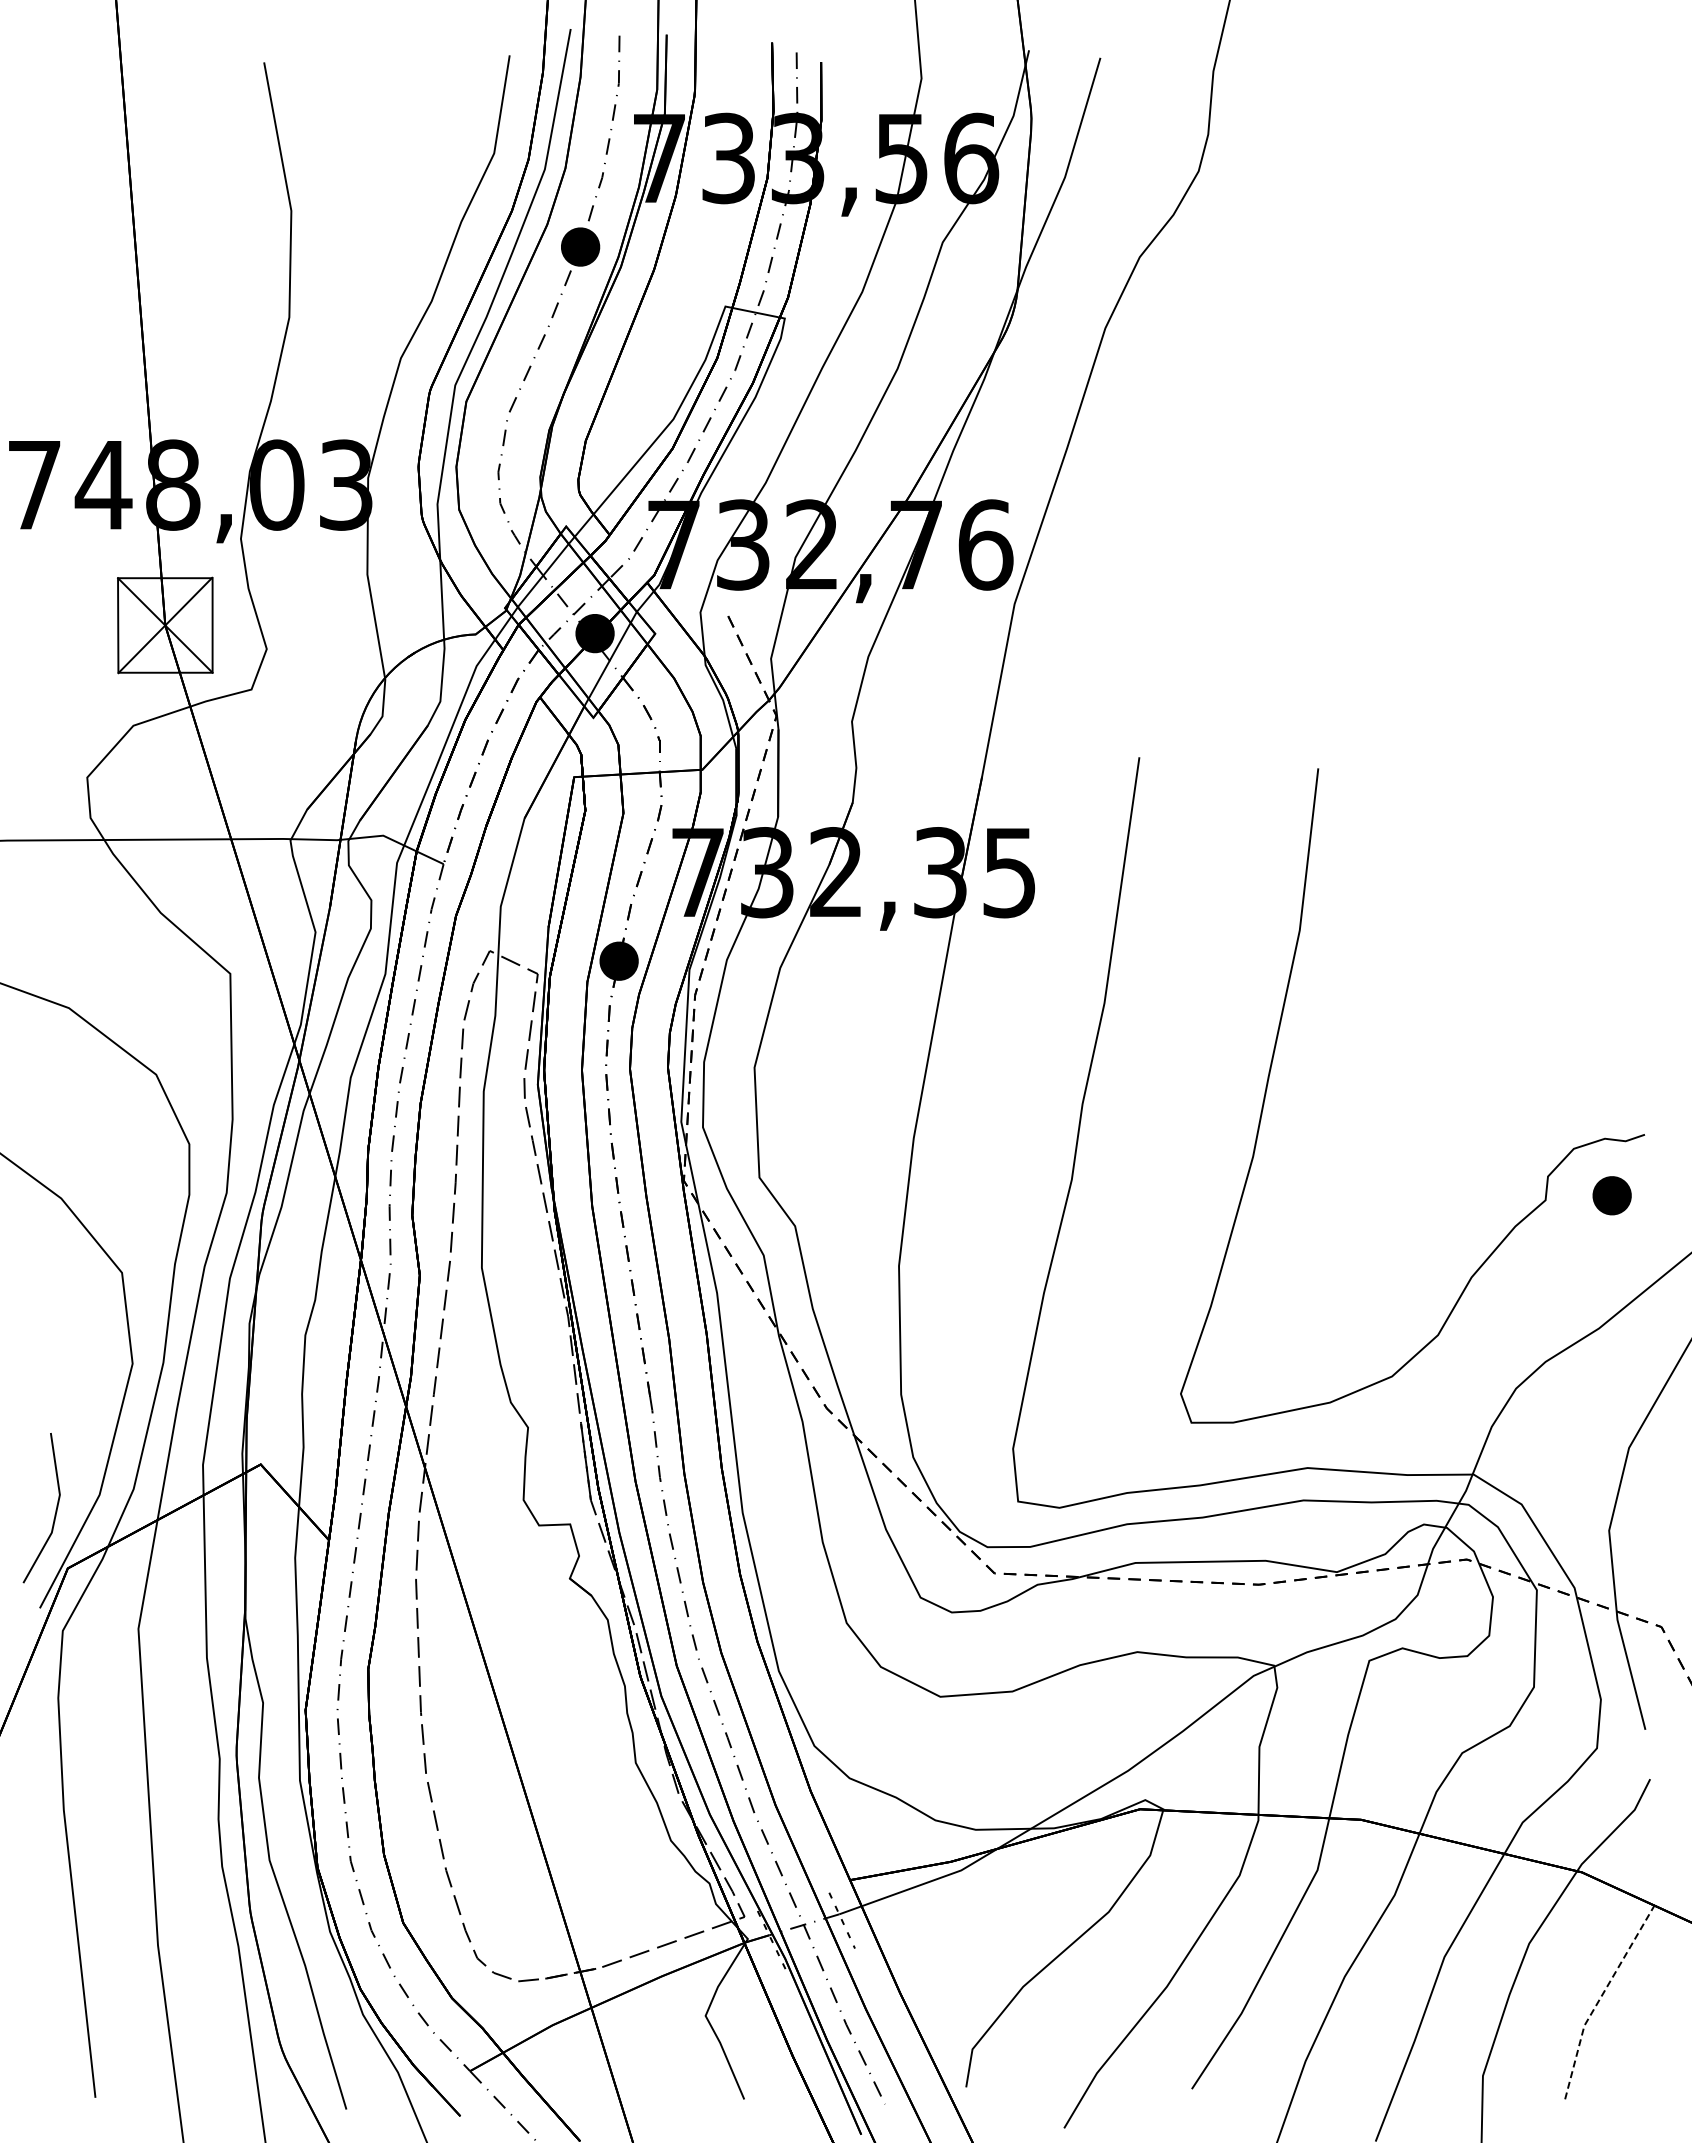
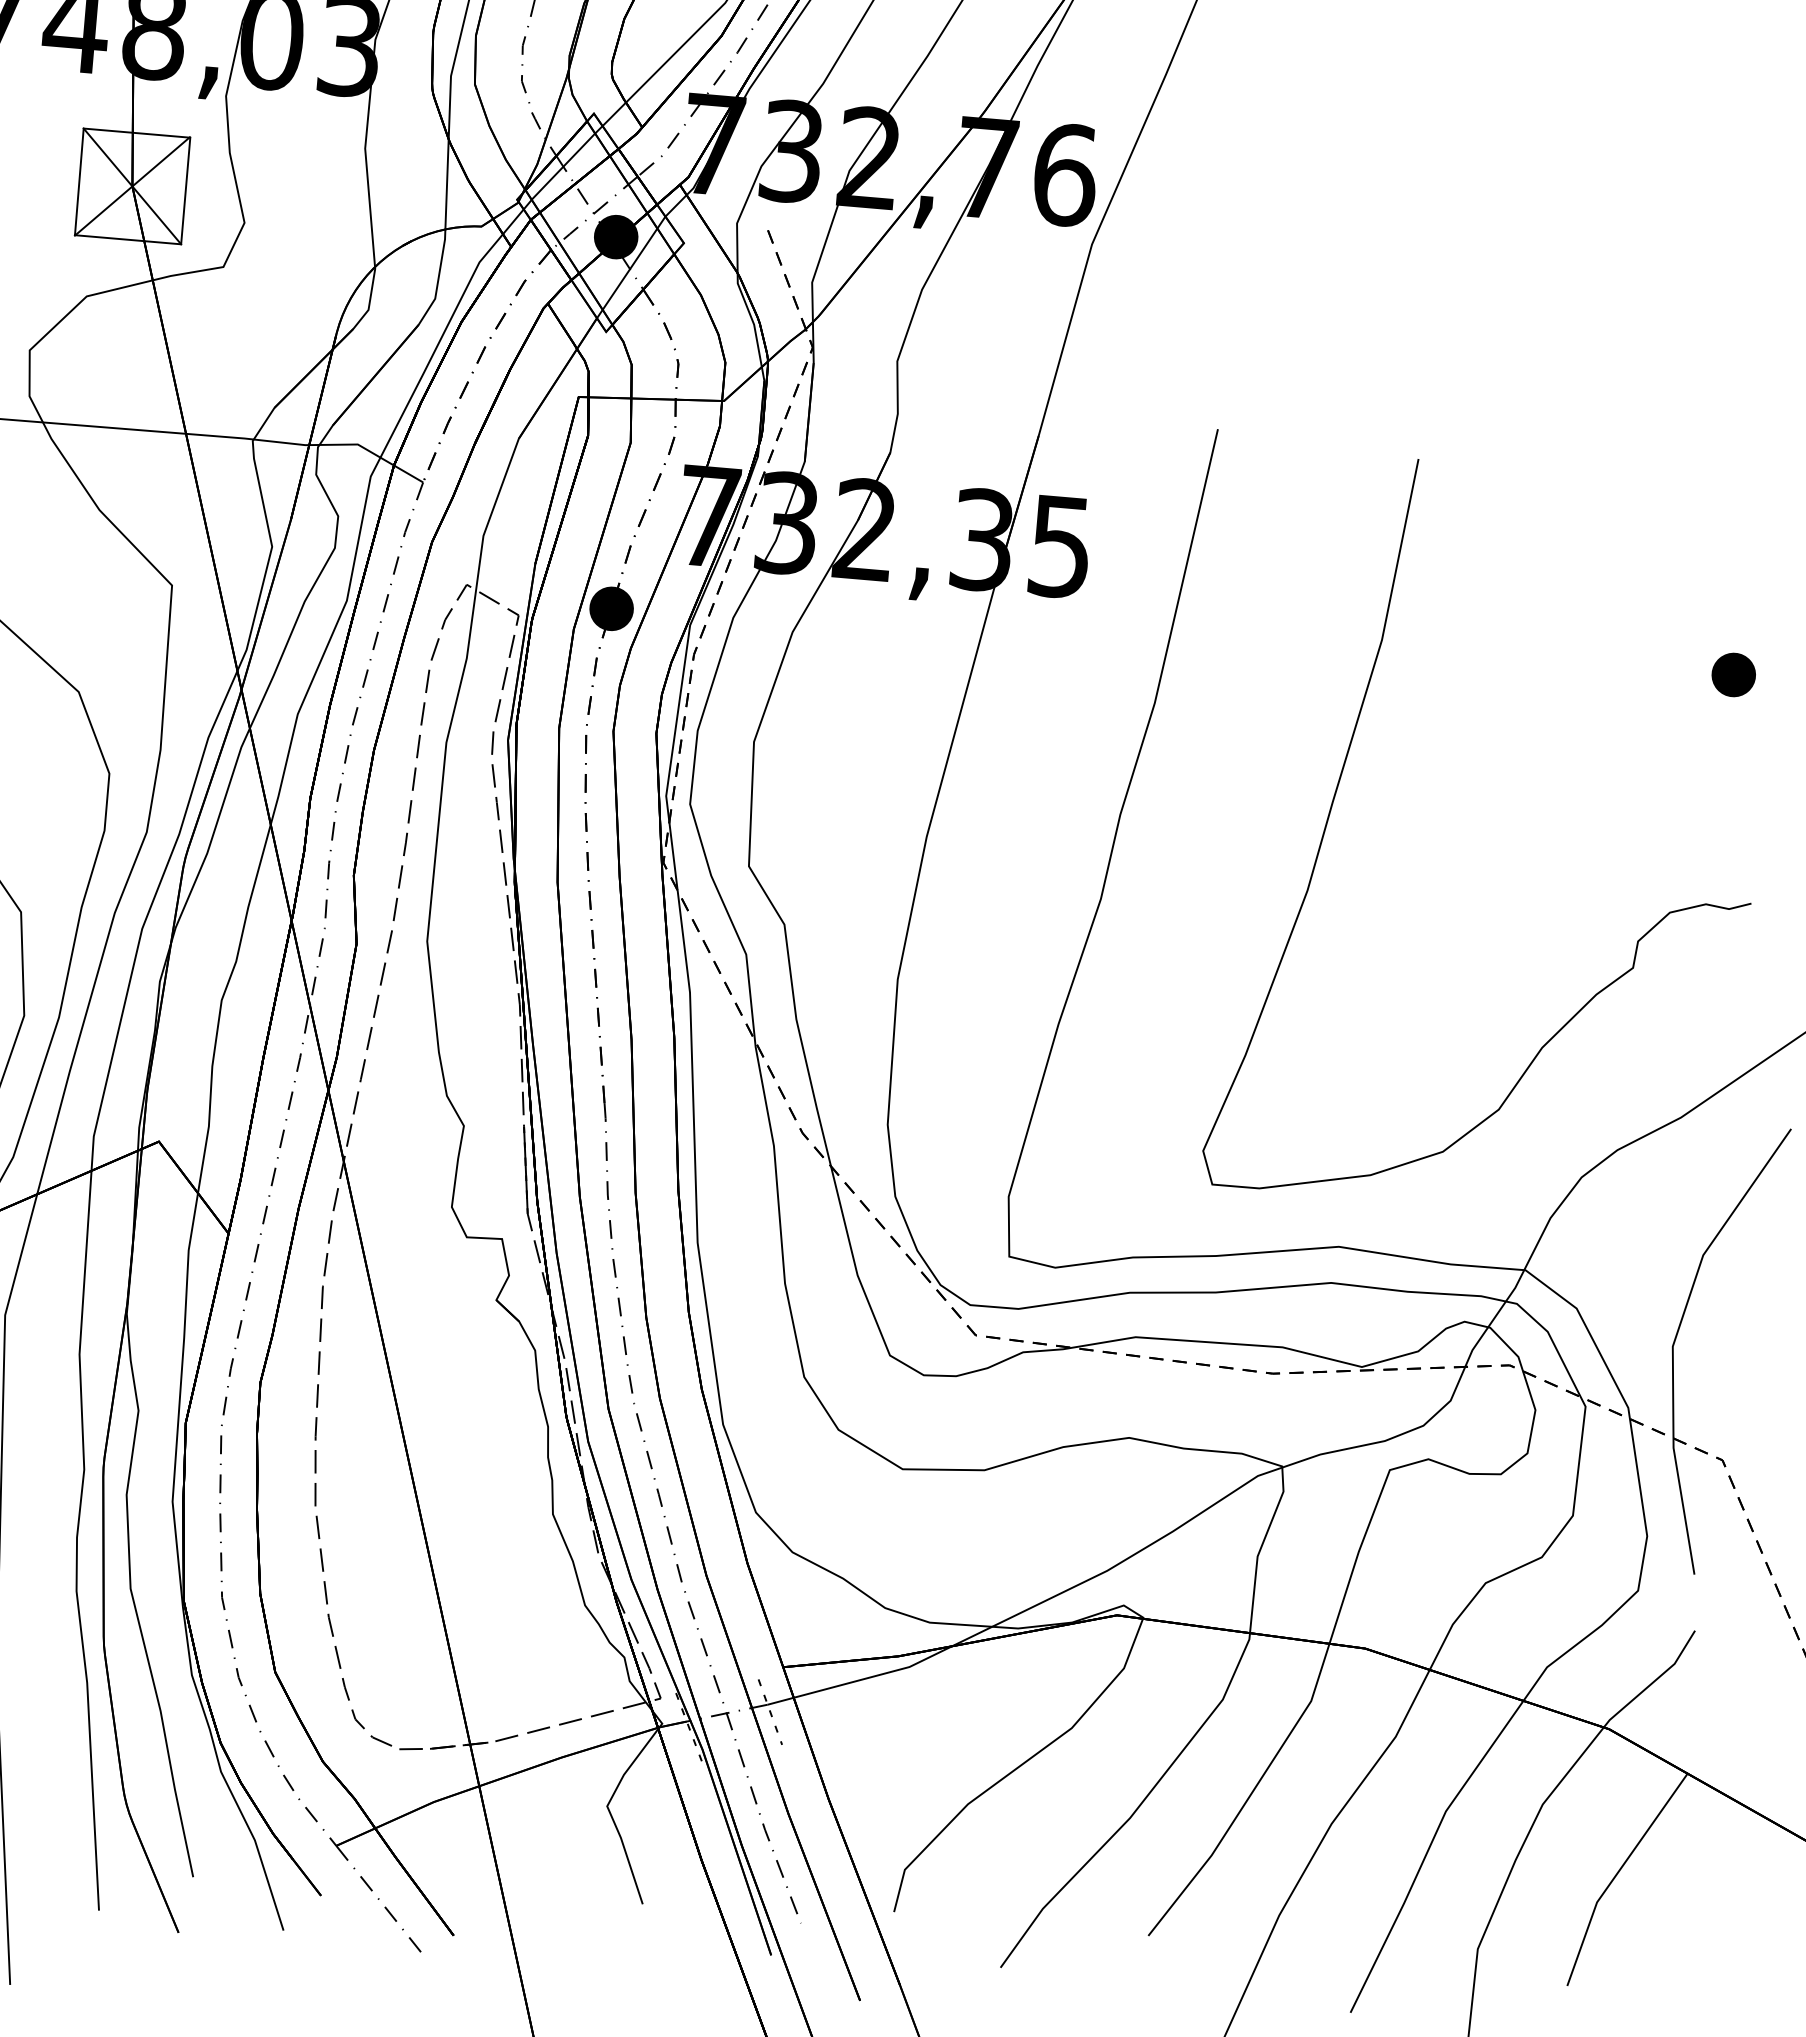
part: (1611, 1195) -> (1733, 674), moved
line: (1599, 1999) -> (1616, 1874), dashed -> solid

